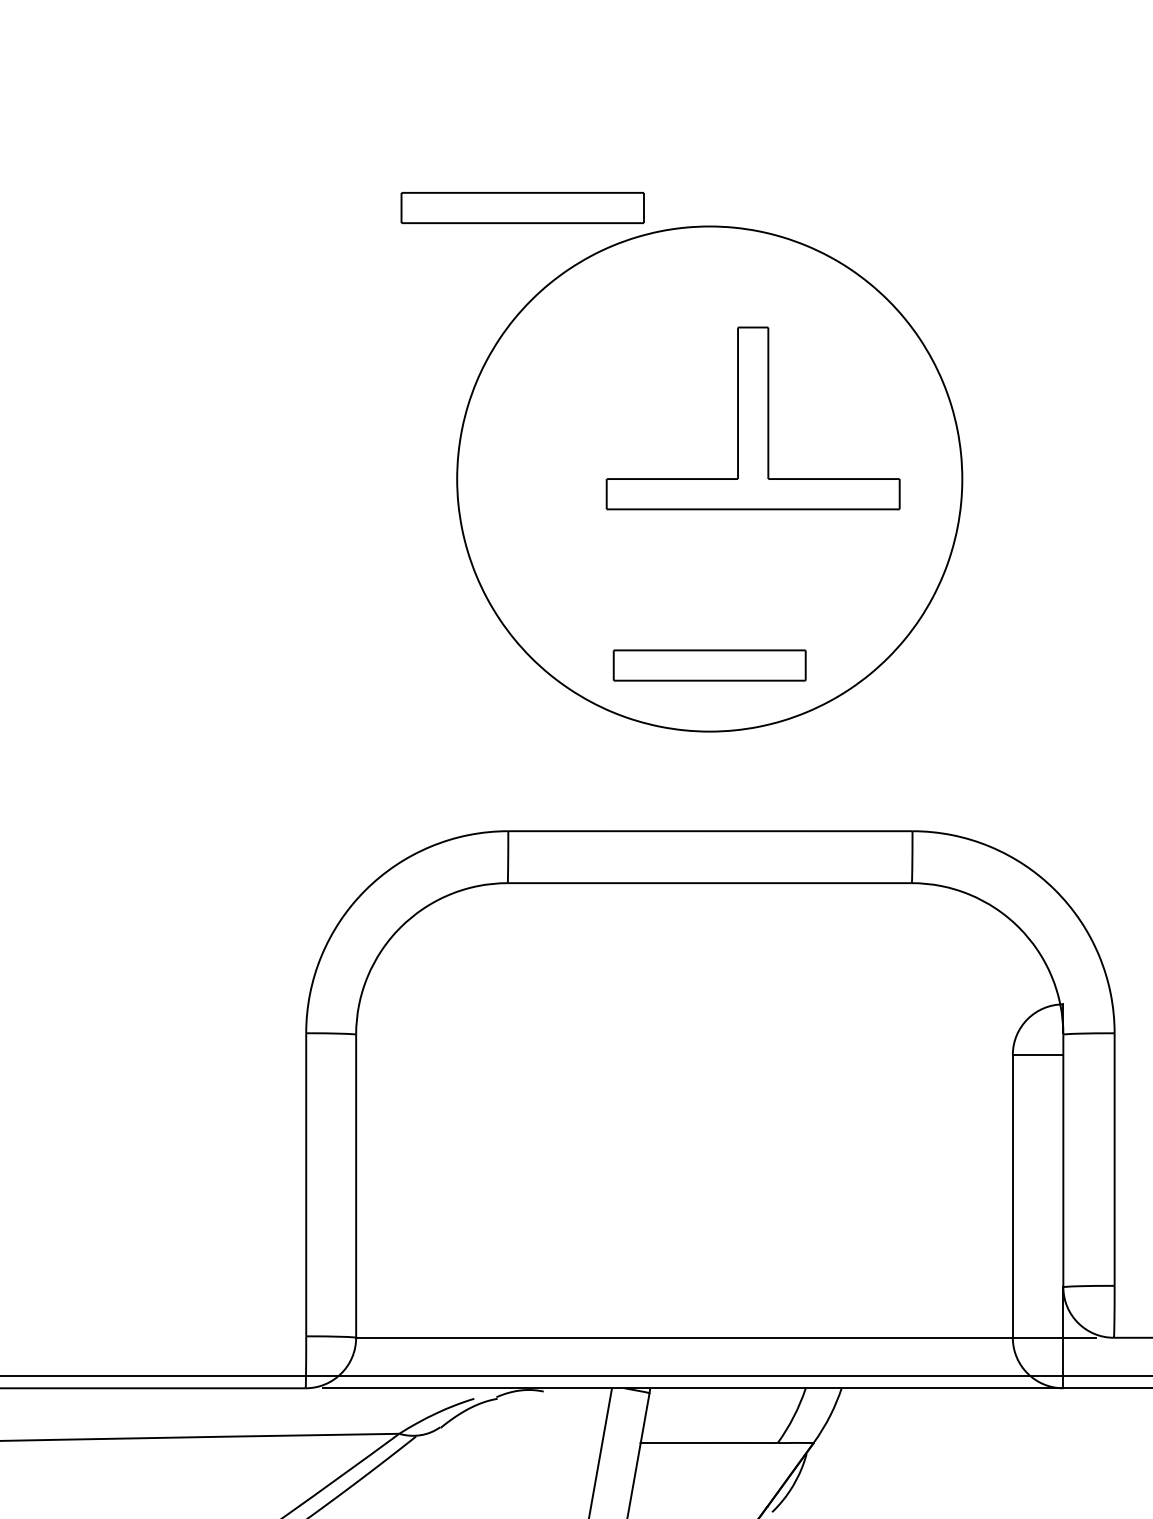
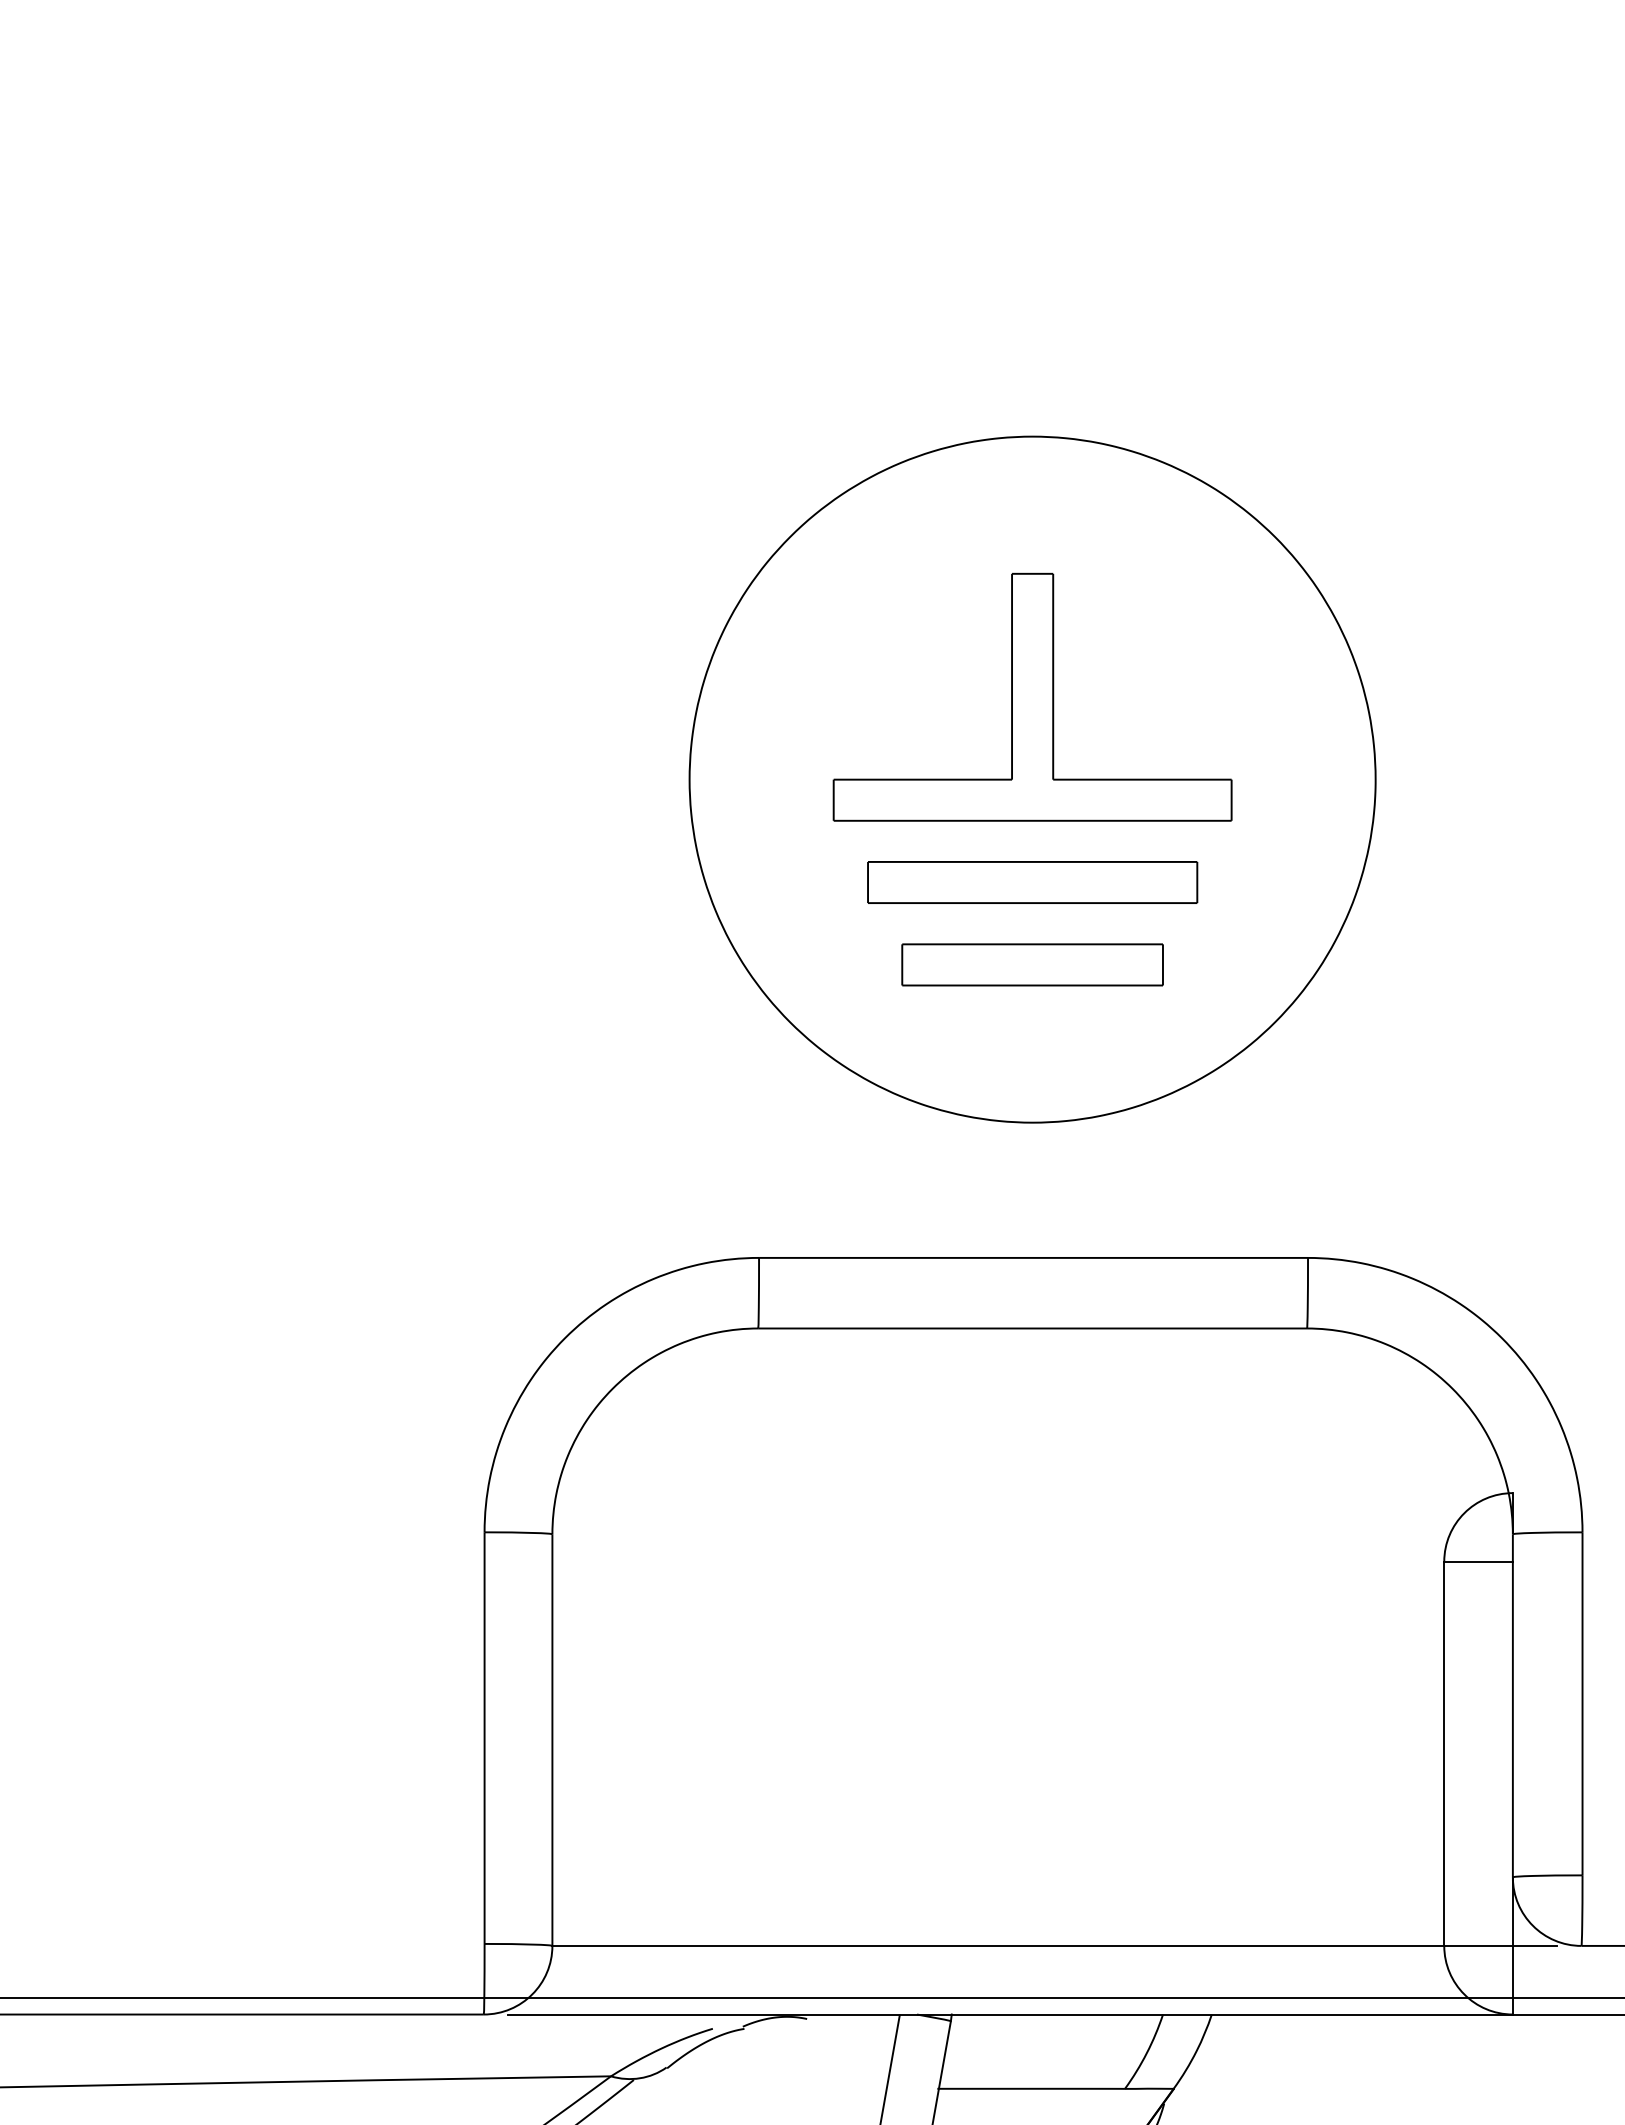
part: (522, 207) -> (1032, 882), moved
part: (753, 417) -> (1032, 696), moved
part: (709, 665) -> (1032, 964), moved

